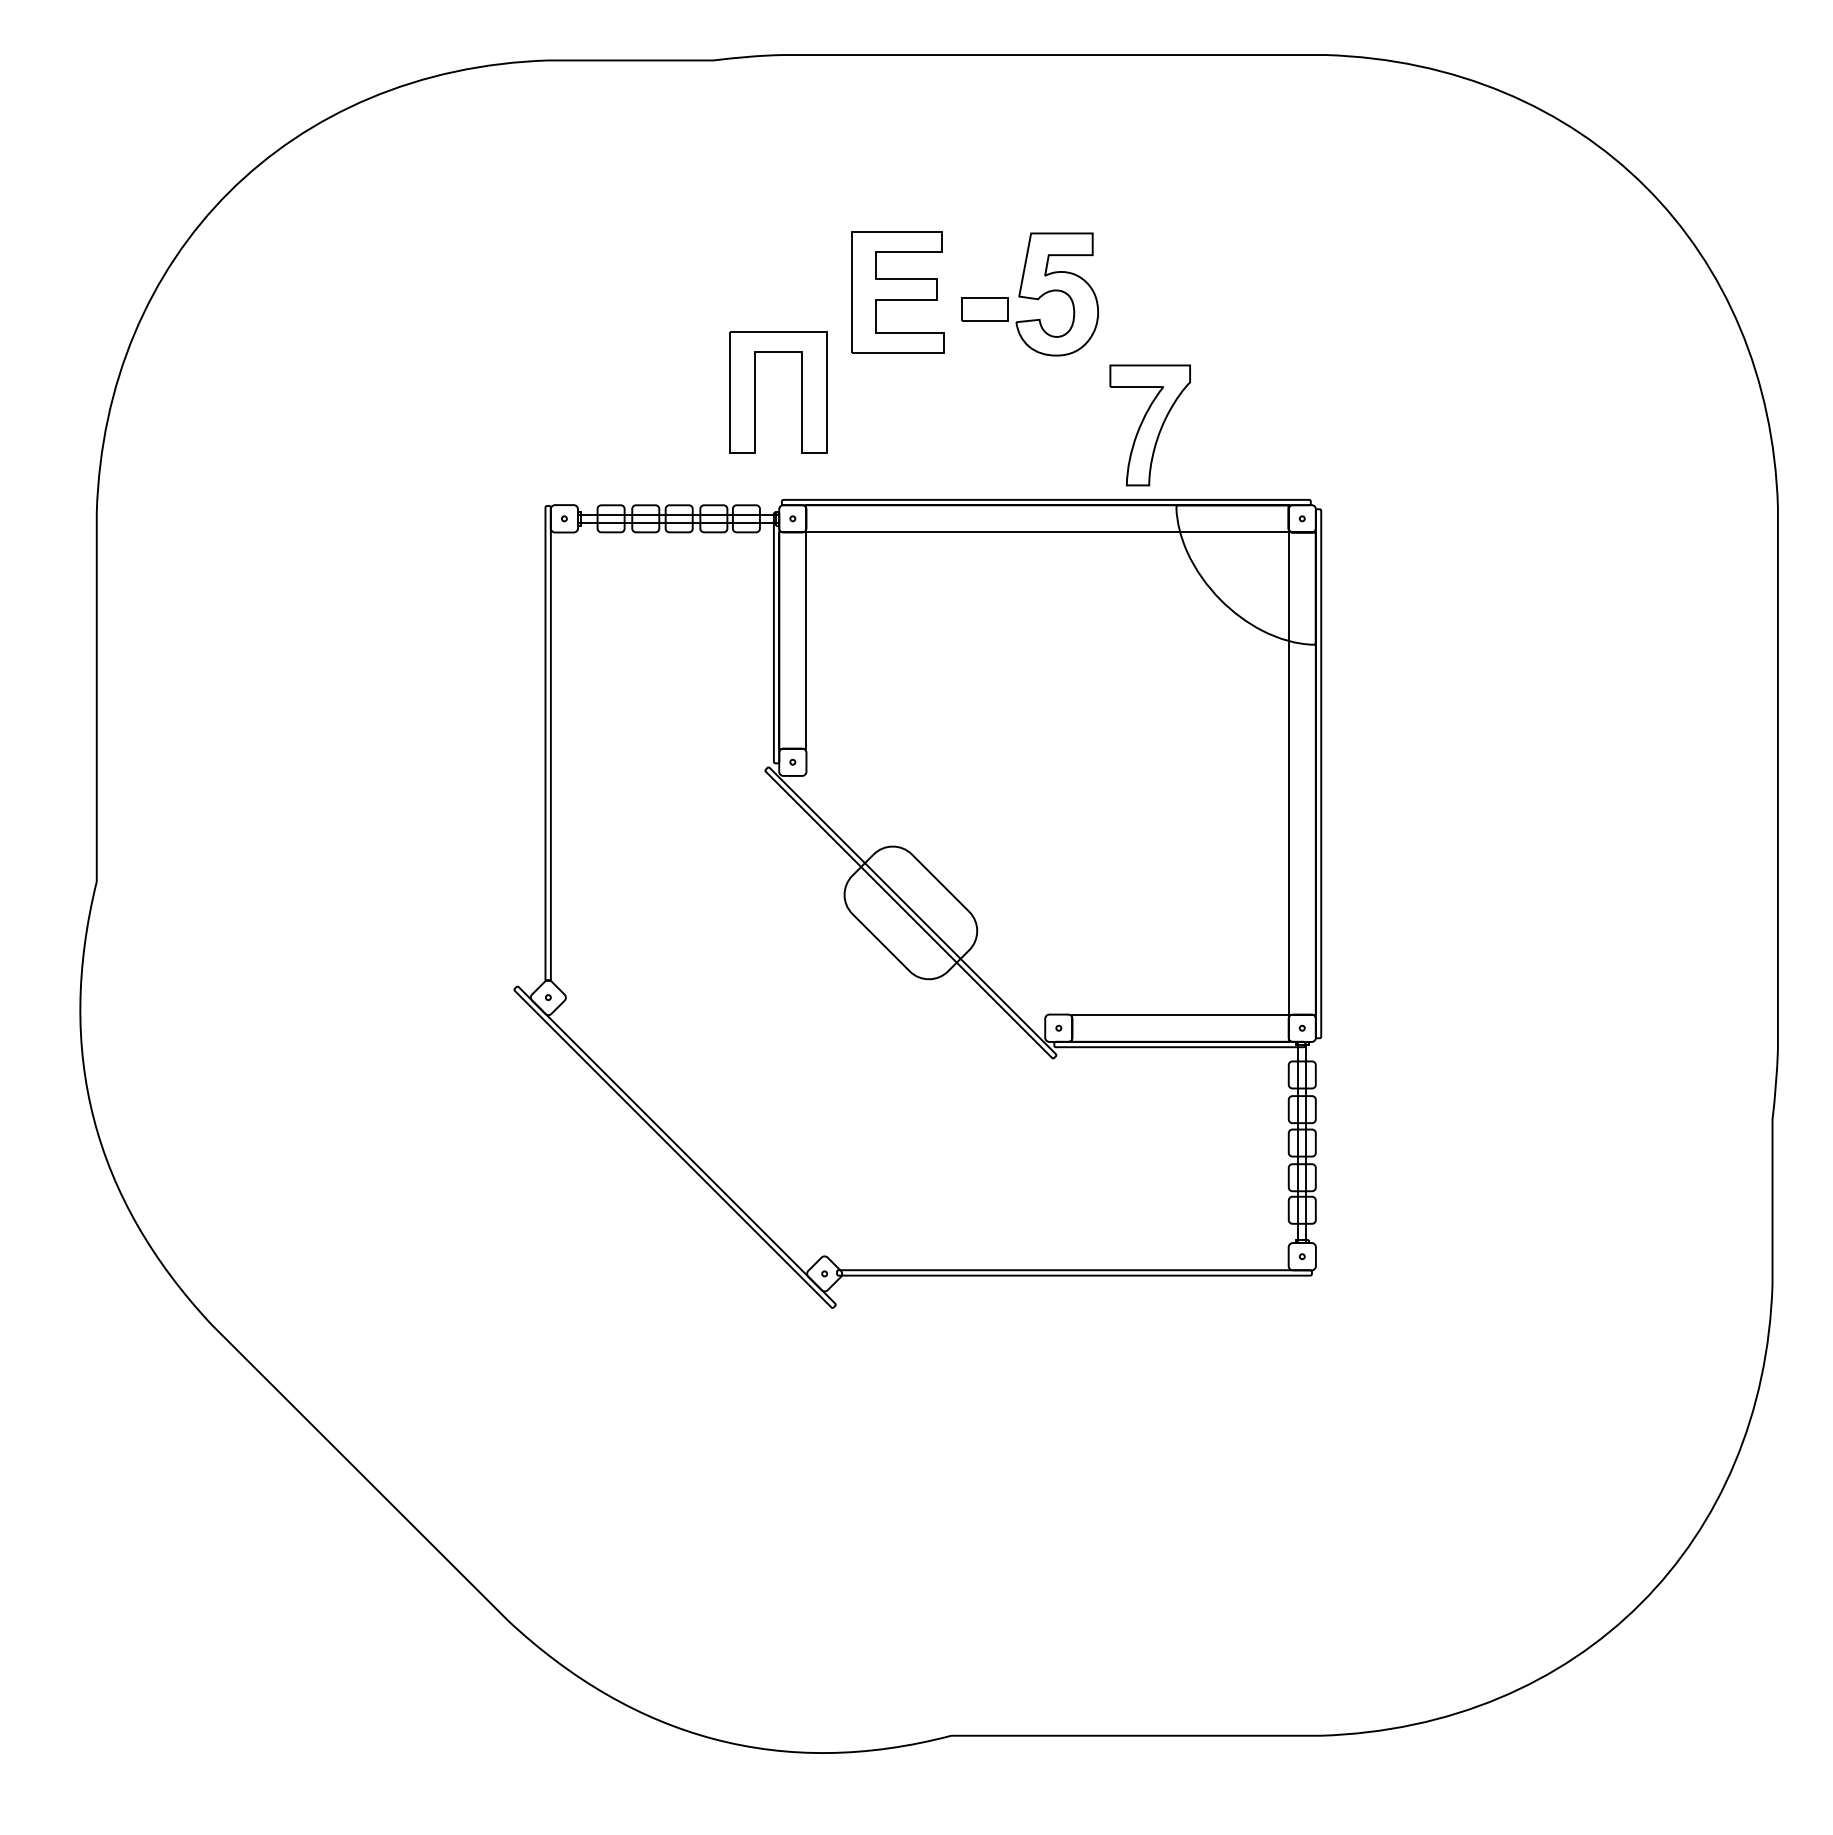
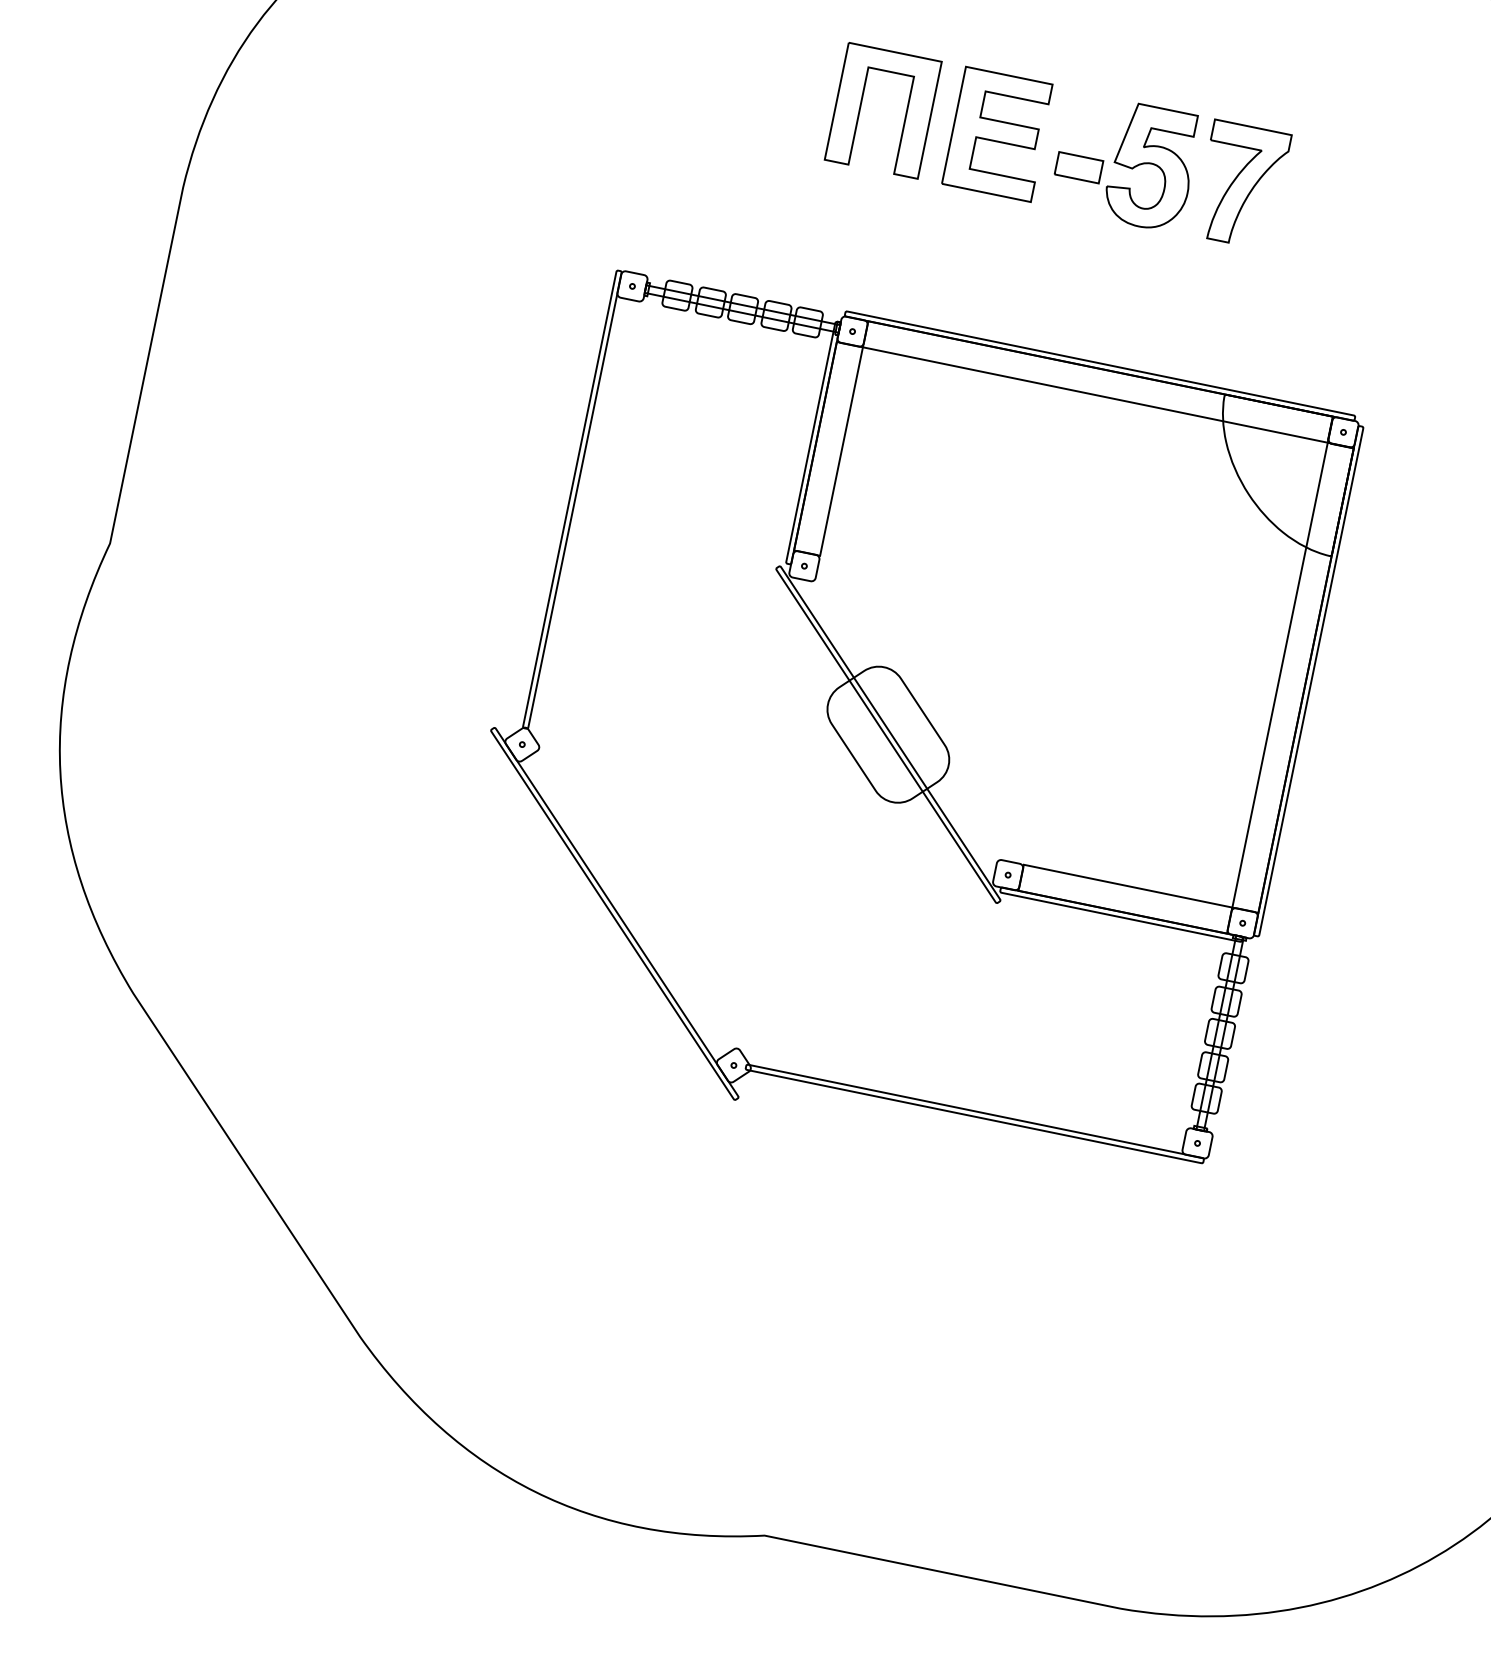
part: (755, 392) -> (861, 106), moved
part: (1149, 425) -> (1240, 185), moved

